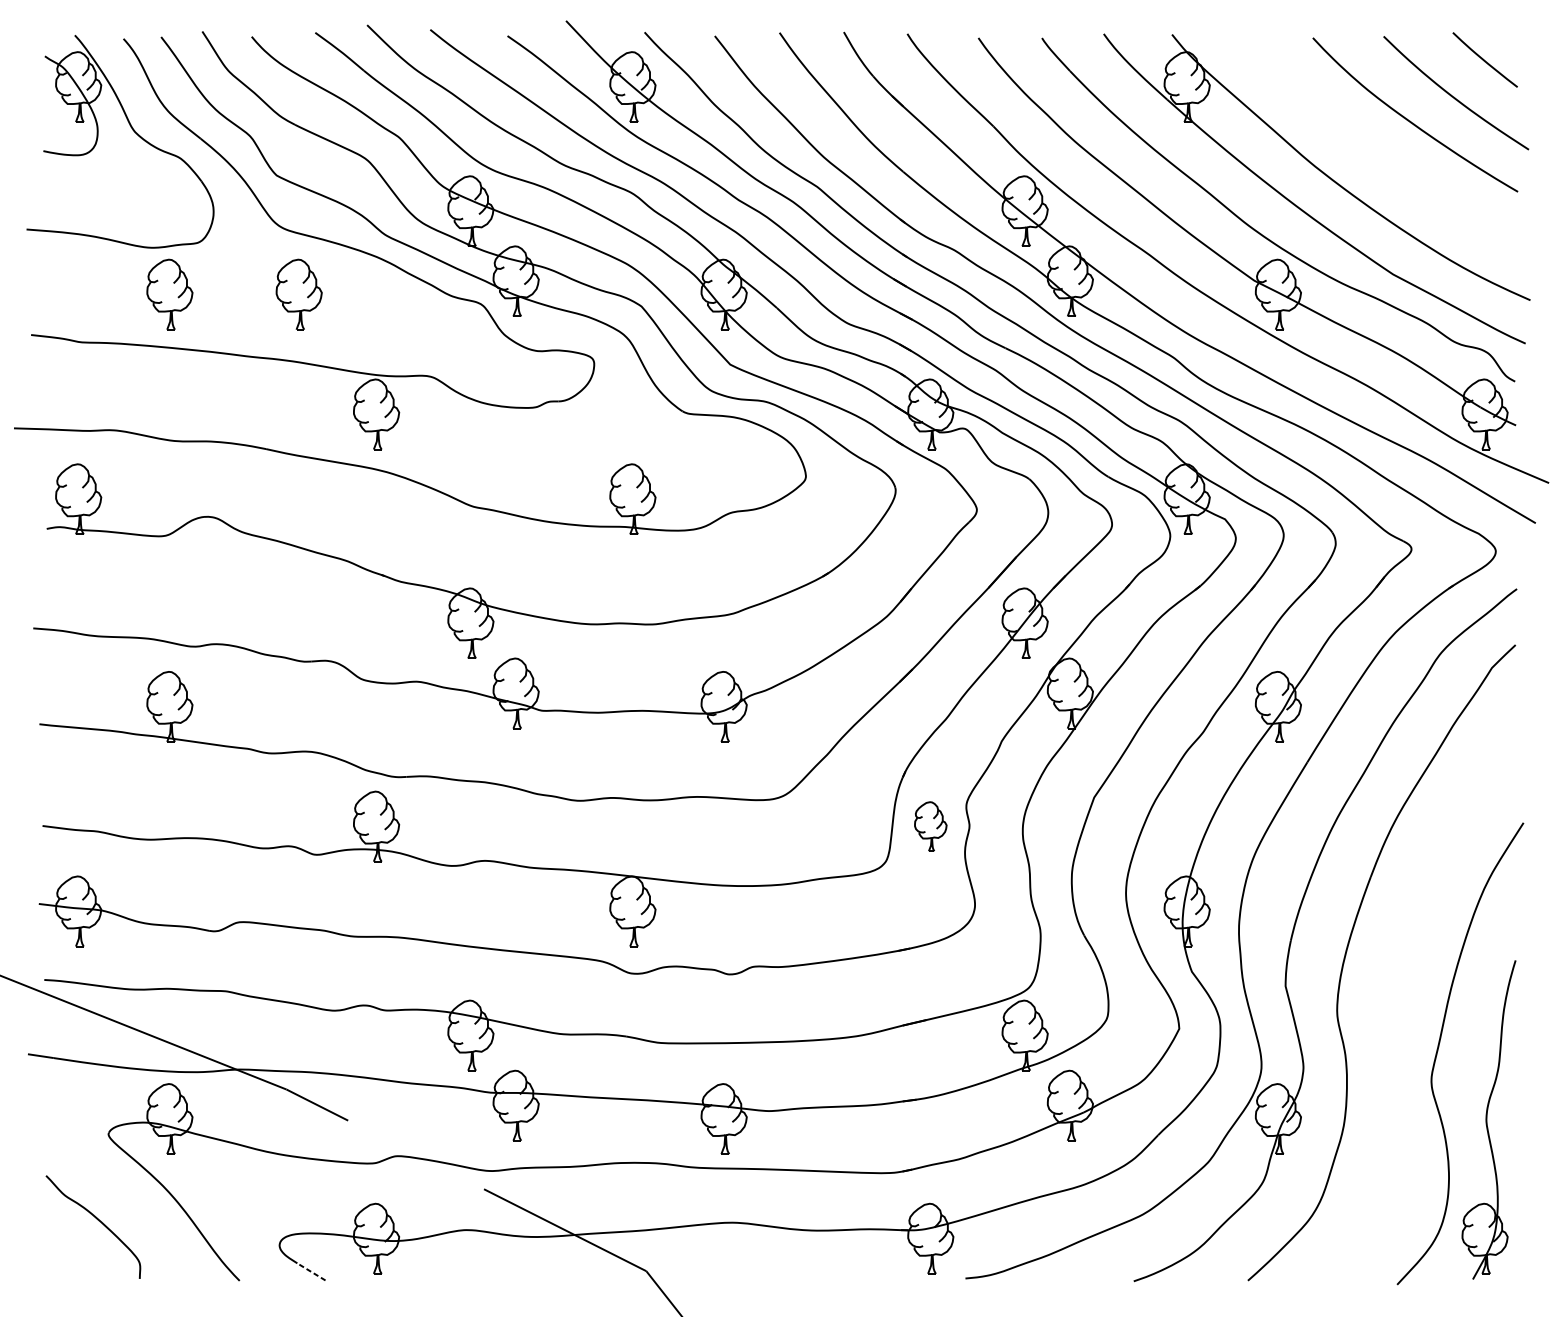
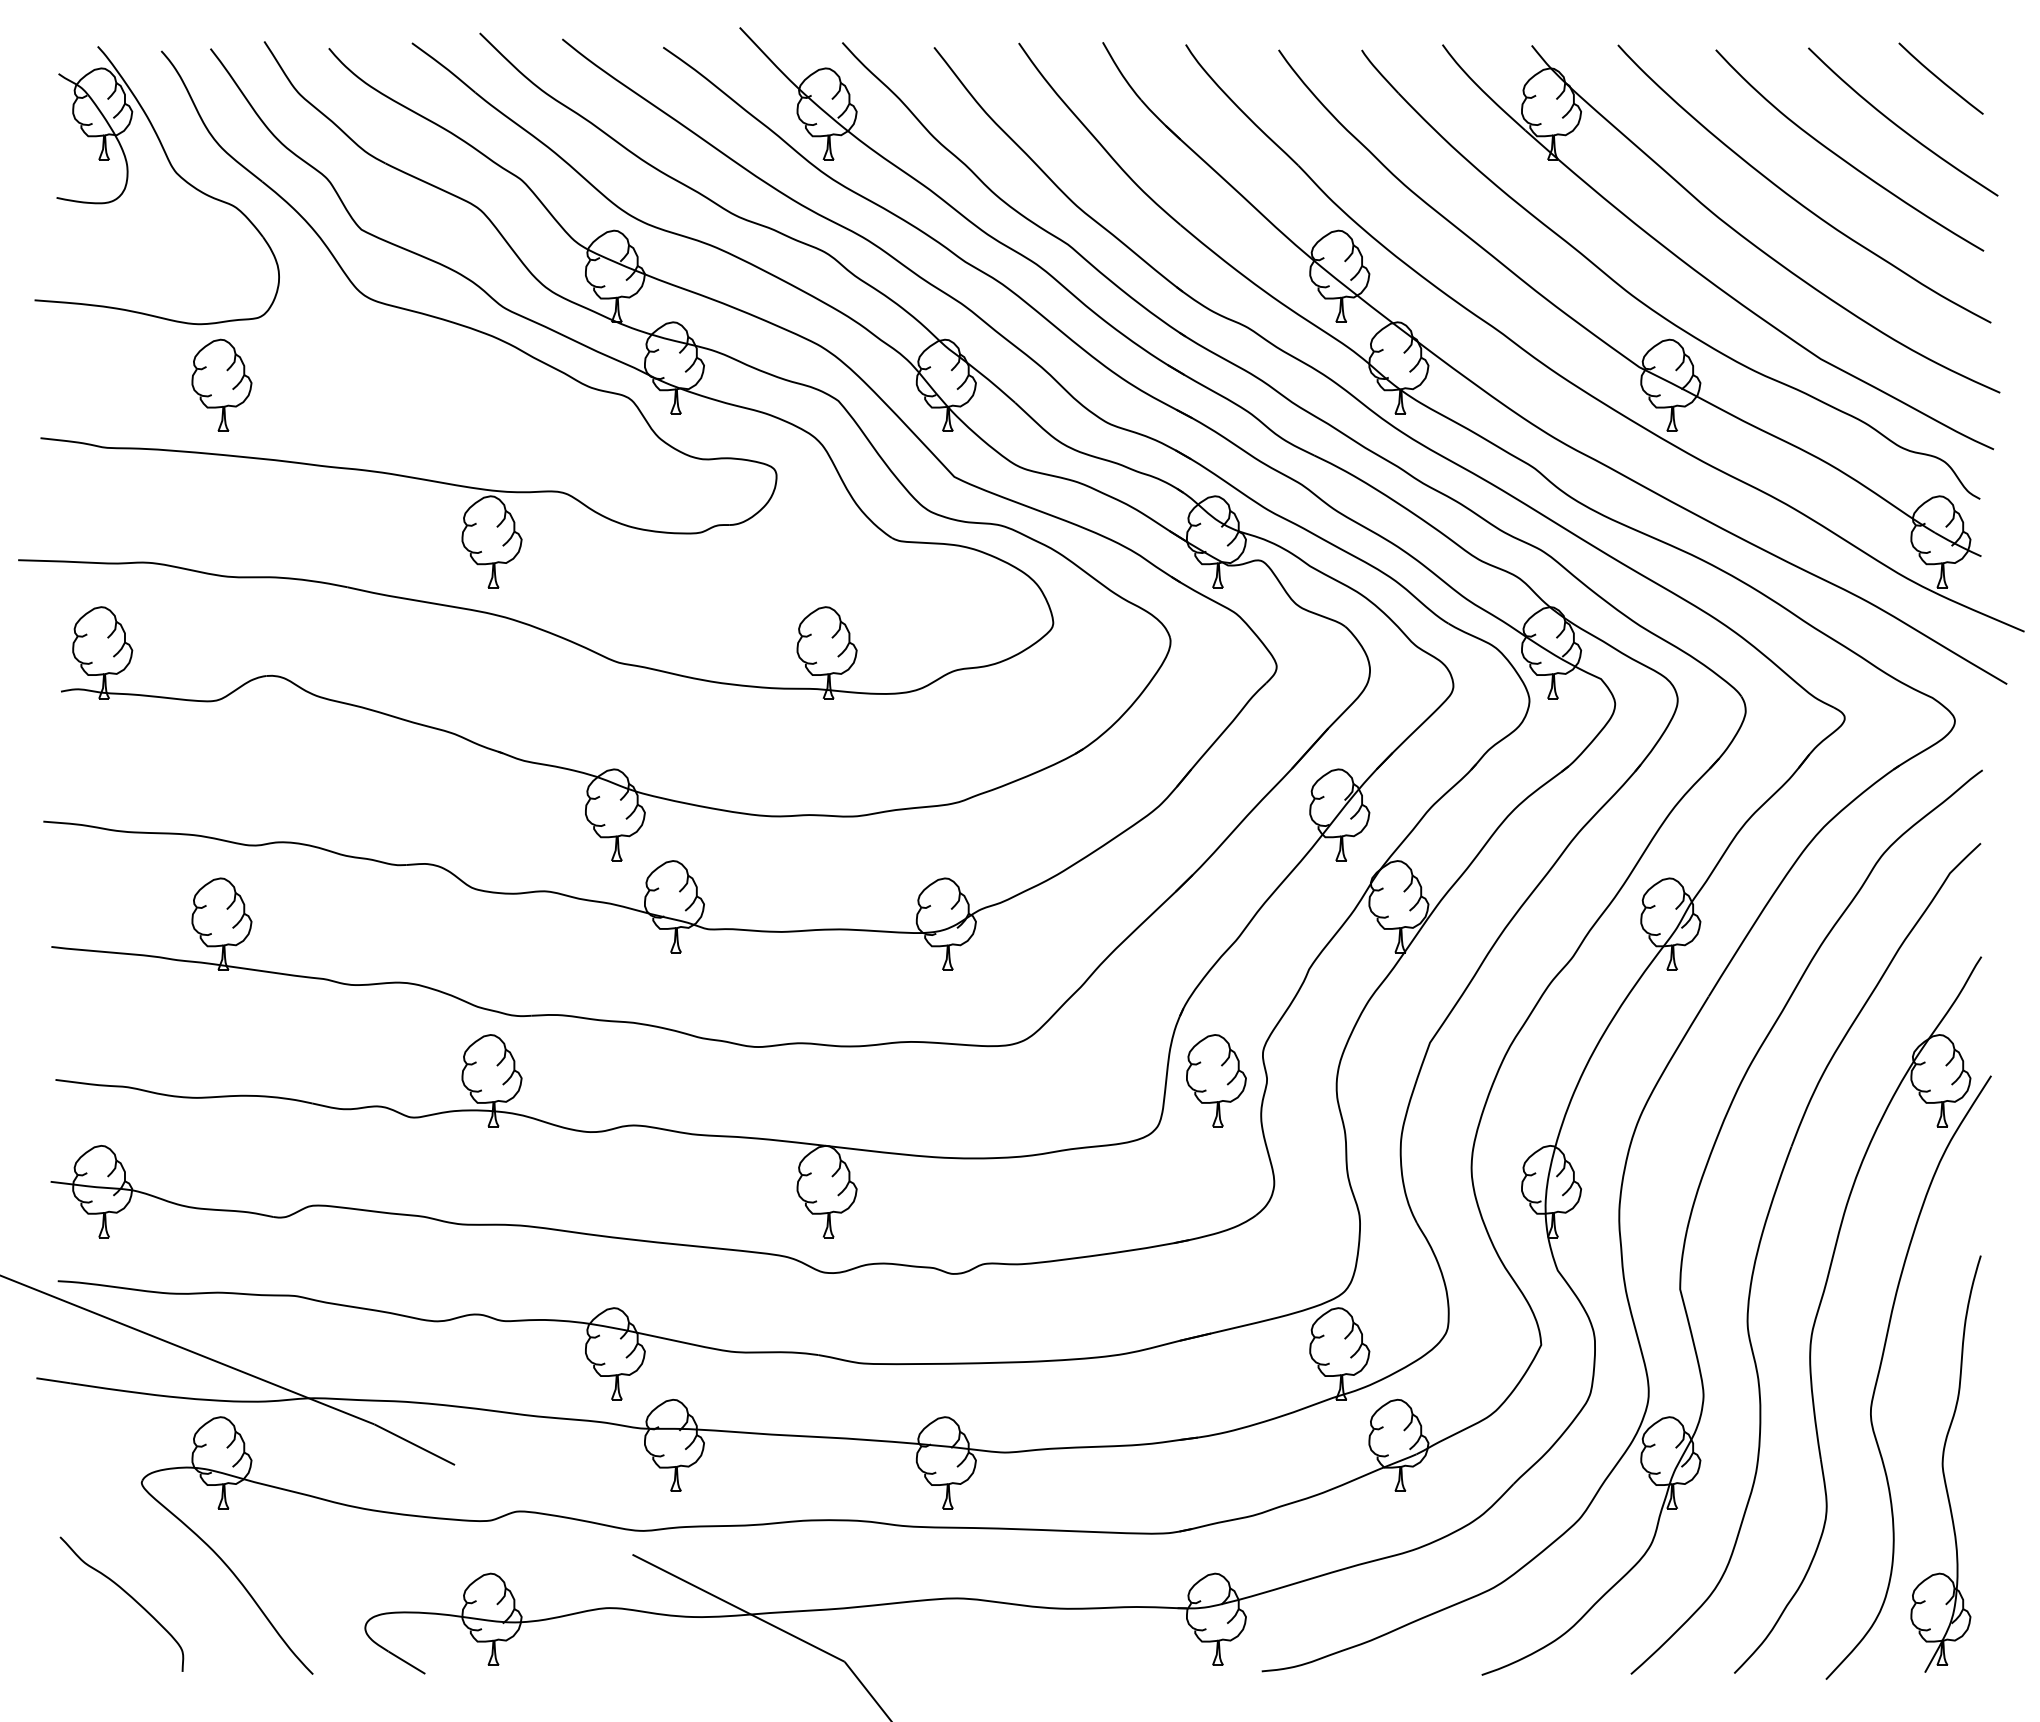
curve: (1371, 150) -> (1792, 196), added
part: (298, 293) -> (390, 384), removed
part: (930, 826) -> (1216, 1080), size x1.43
part: (1393, 997) -> (1821, 1303), added
line: (311, 1271) -> (406, 1662), dashed -> solid

